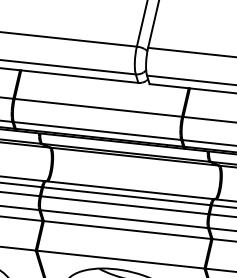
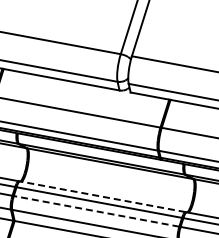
line: (129, 190) -> (102, 197), solid -> dashed
line: (124, 205) -> (96, 211), solid -> dashed

